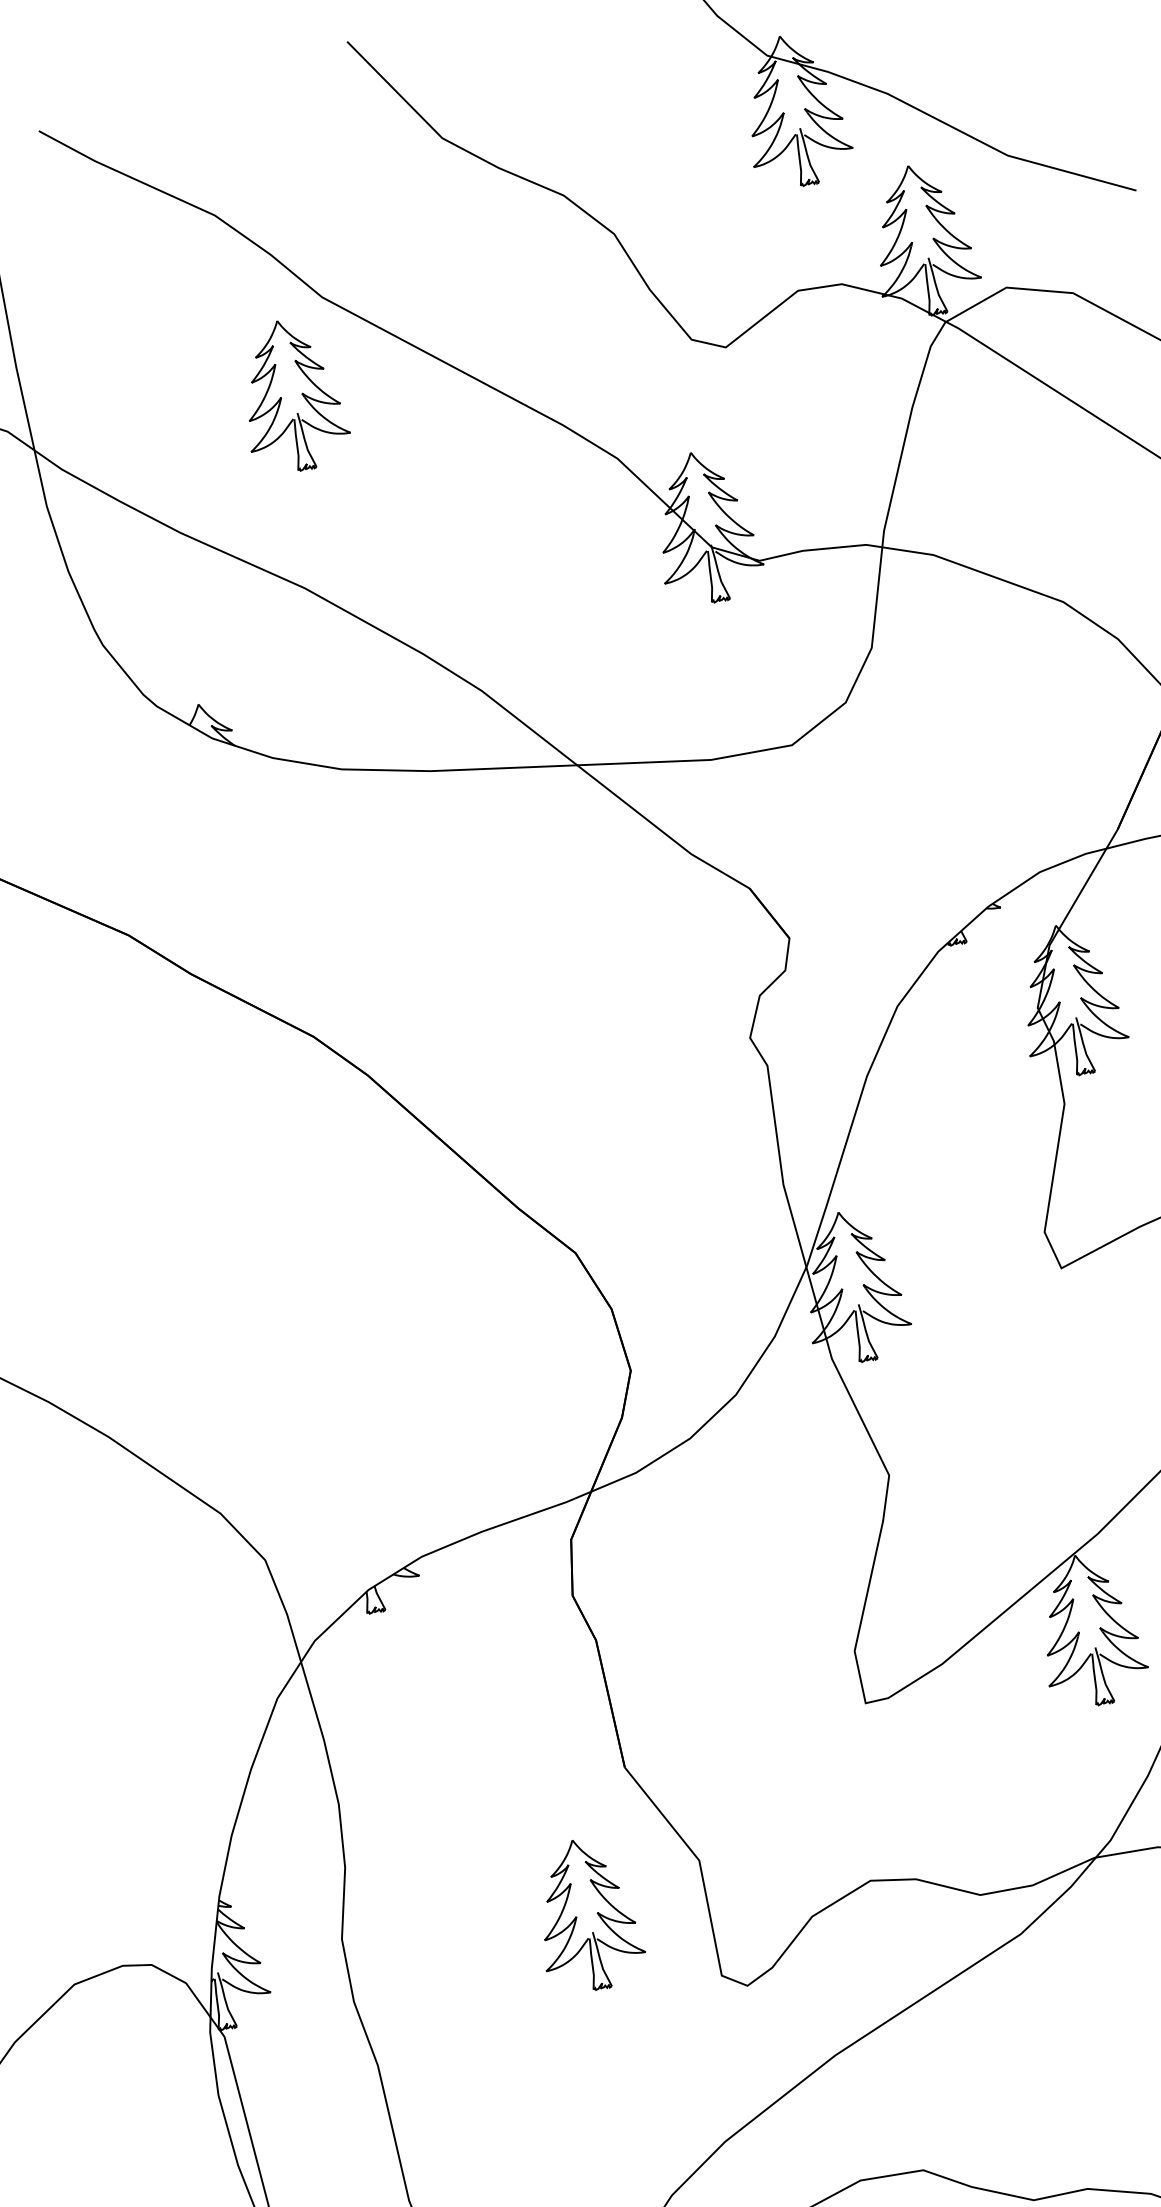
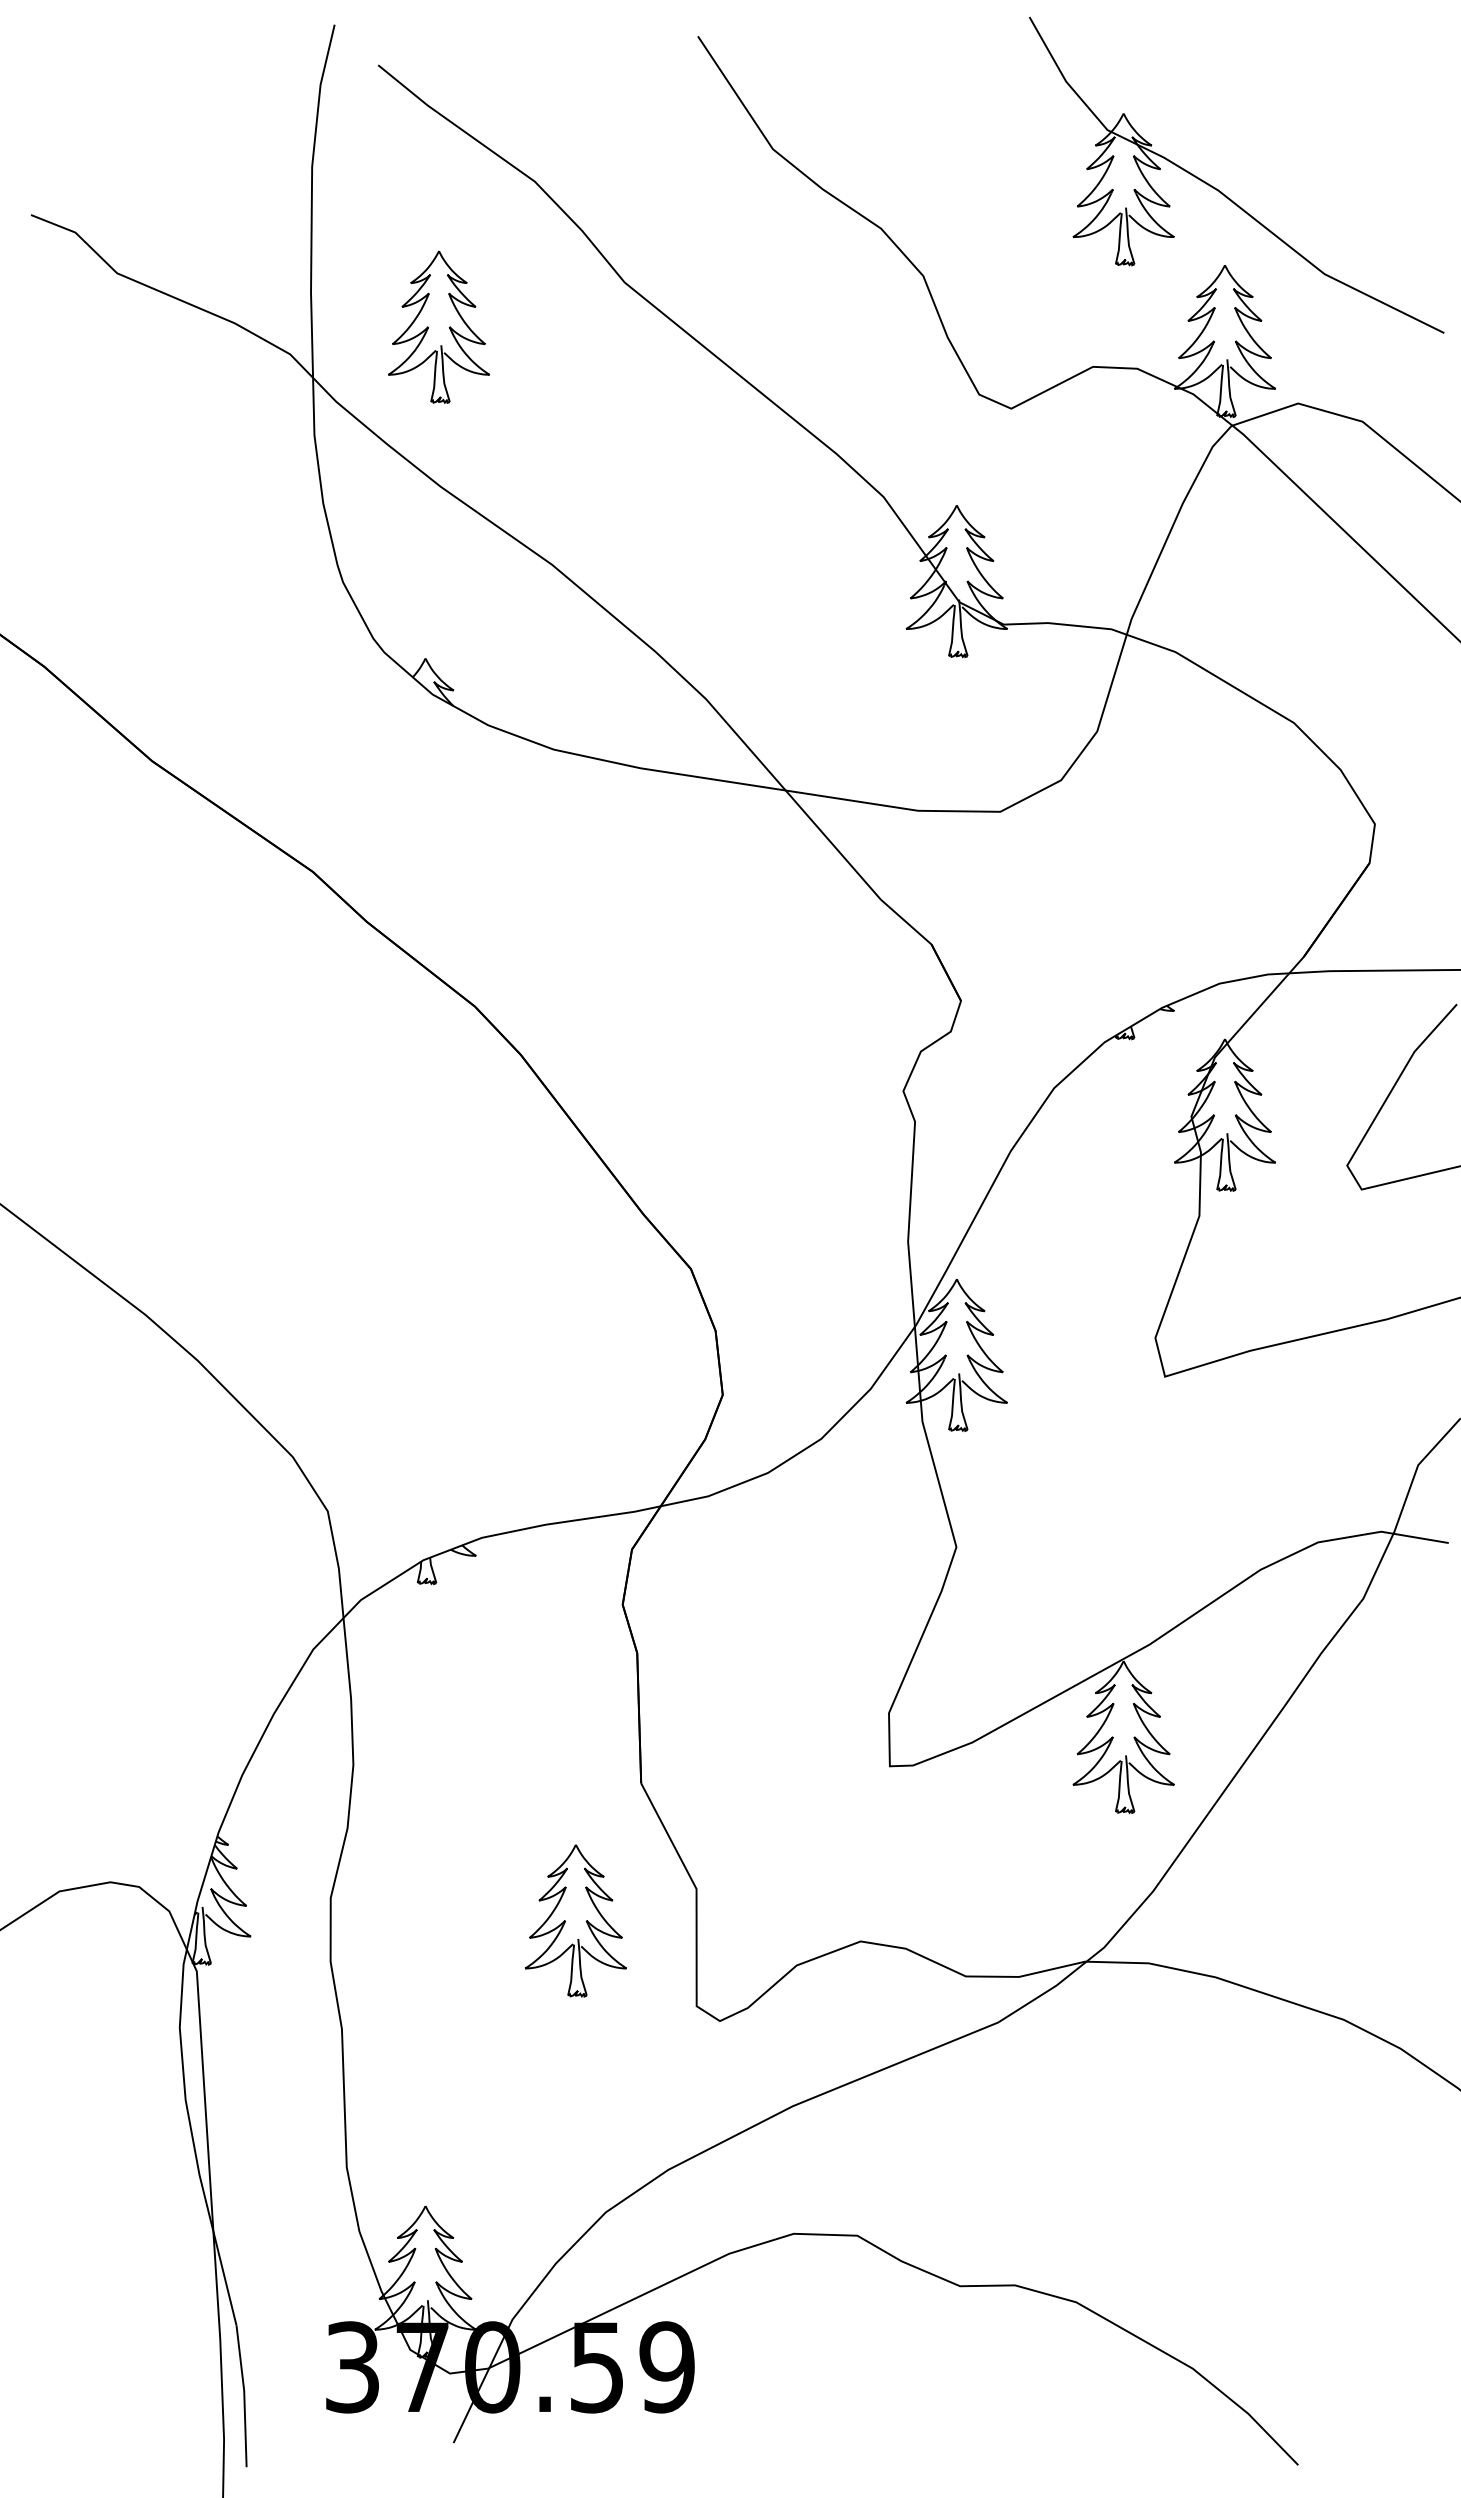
part: (291, 395) -> (438, 326), moved

